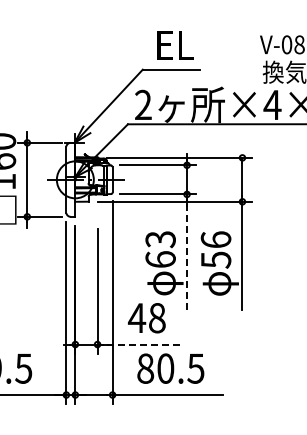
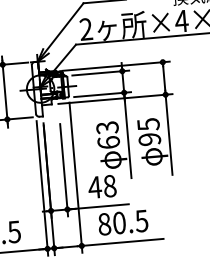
text: (215, 249) -> (148, 131), 56 -> 95
line: (187, 252) -> (128, 135), dashed -> solid
line: (138, 344) -> (97, 206), dashed -> solid

